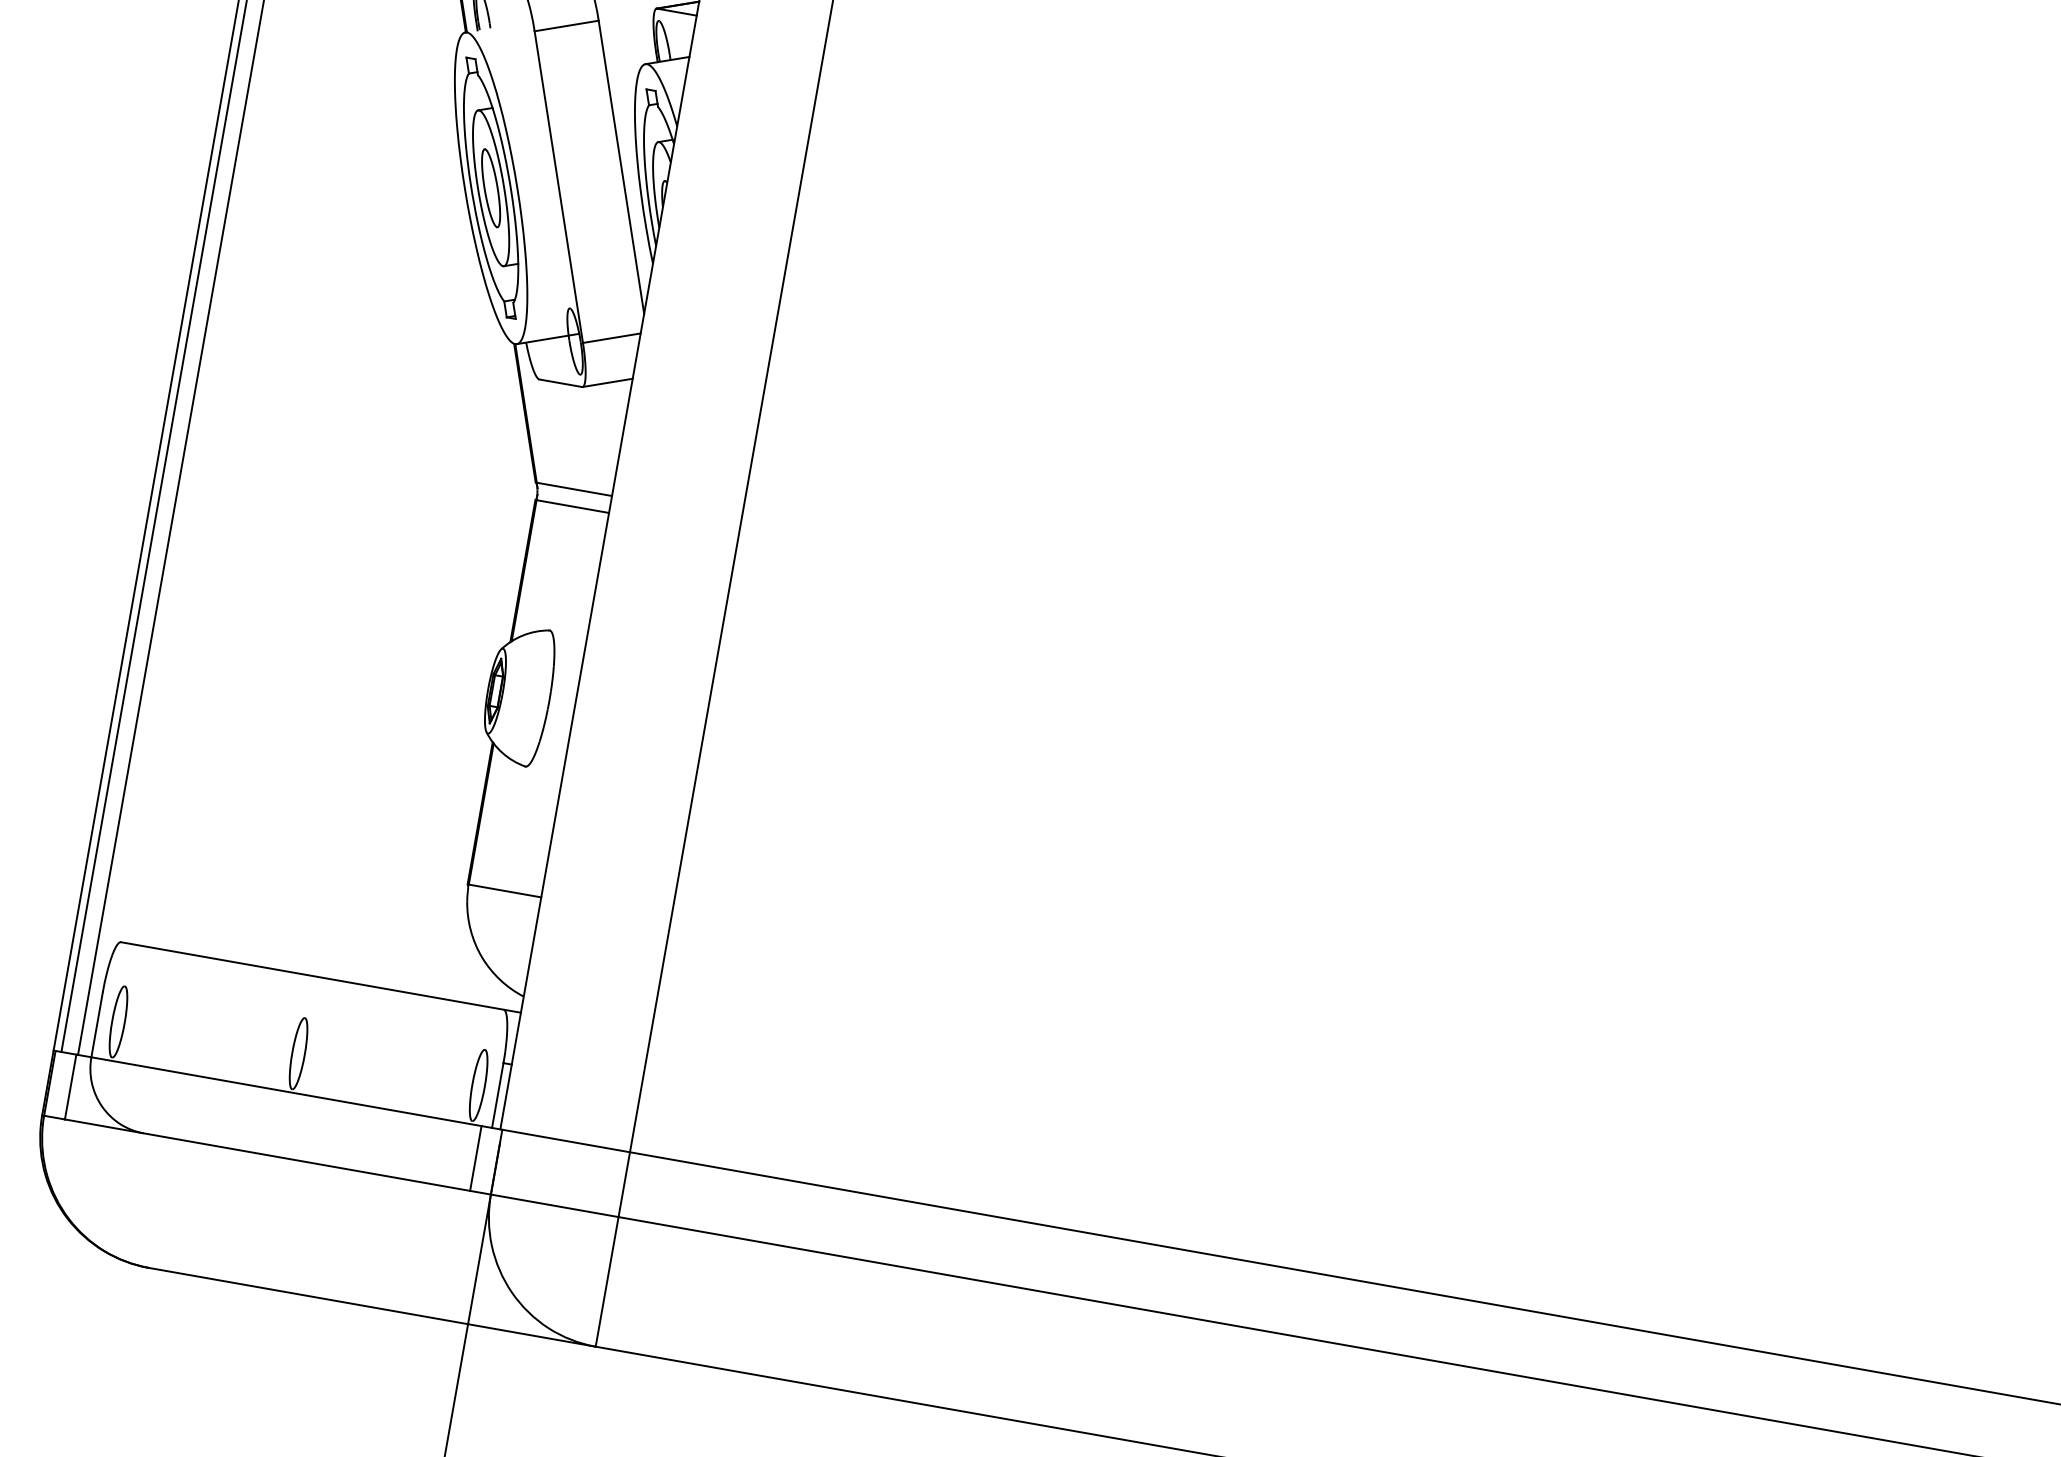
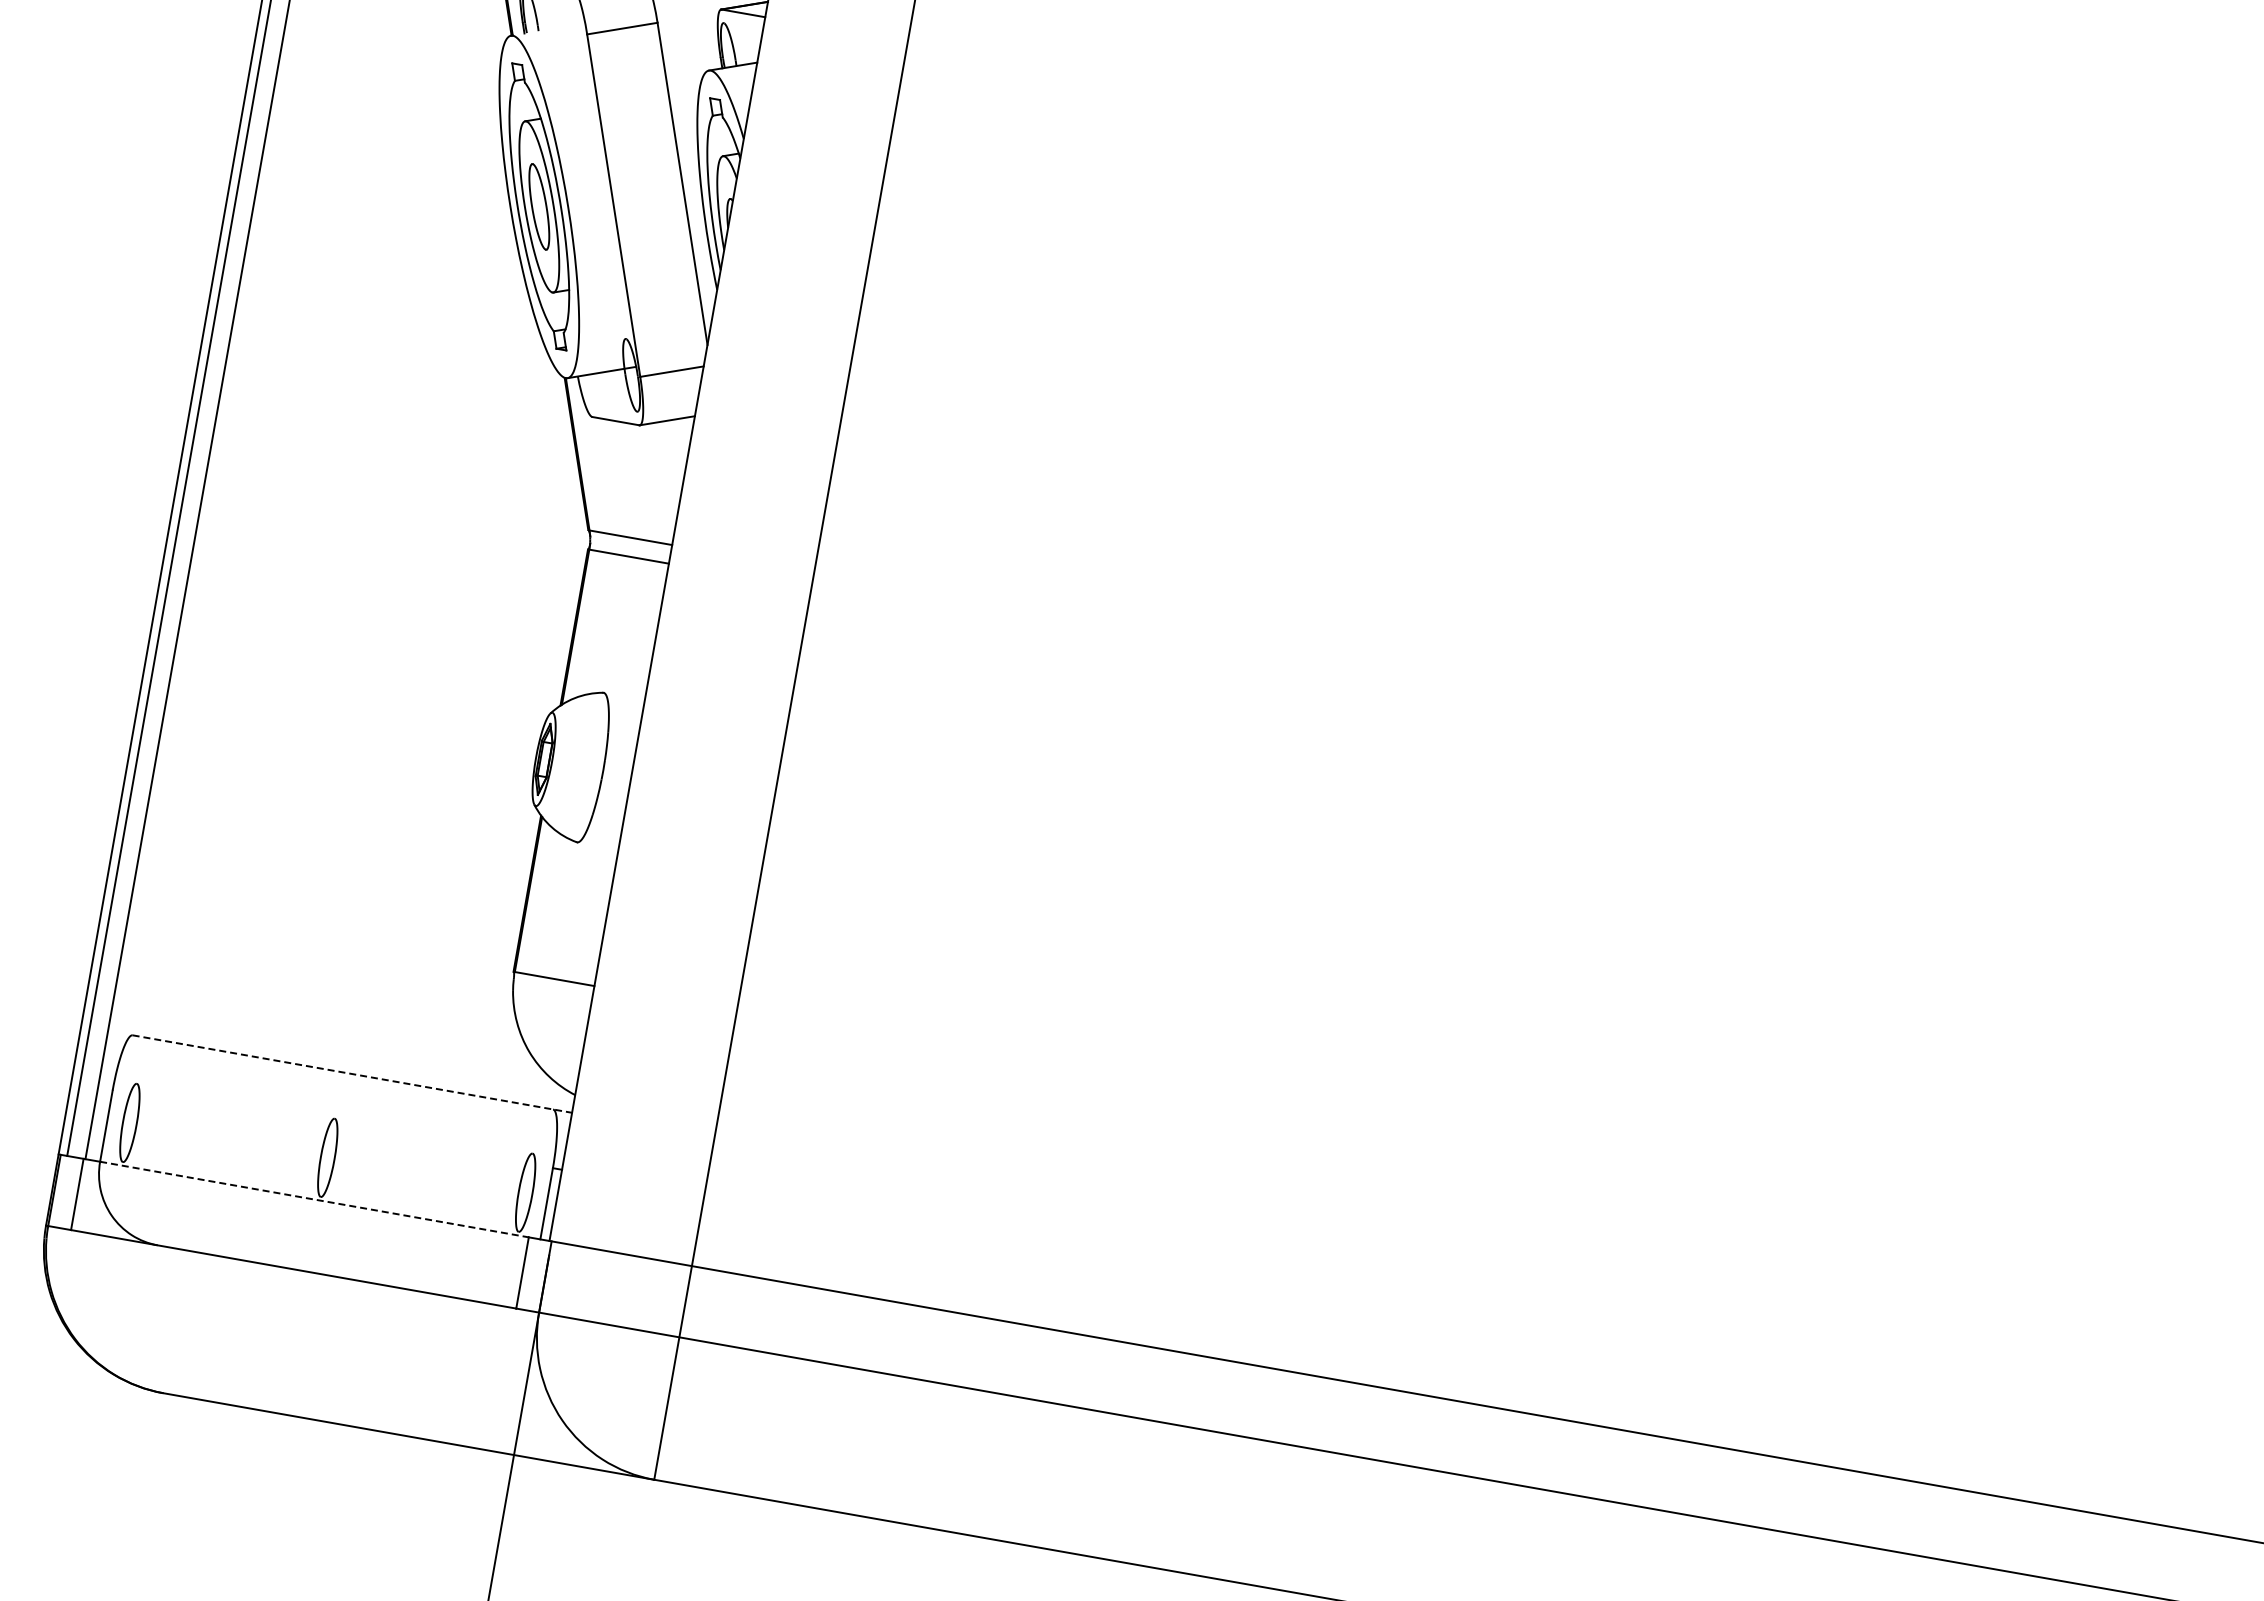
line: (321, 977) -> (352, 1074), solid -> dashed
line: (286, 1091) -> (314, 1199), solid -> dashed

